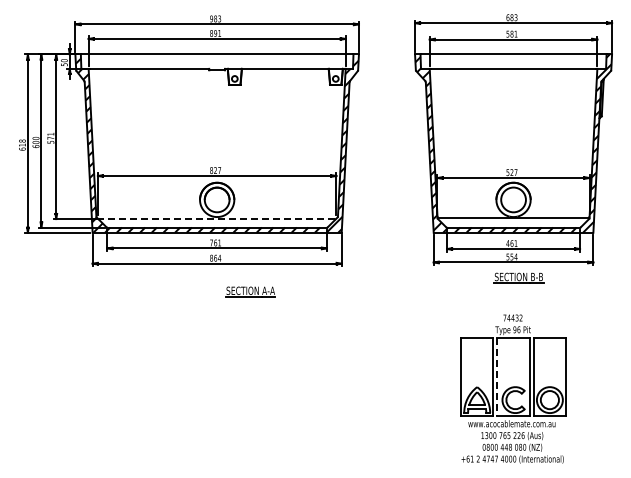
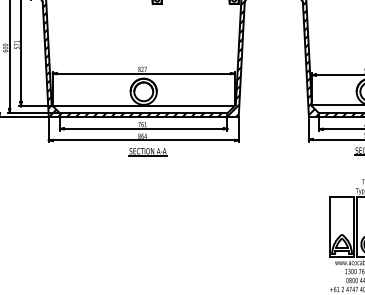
line: (217, 219) -> (143, 106), dashed -> solid
part: (250, 291) -> (147, 151), moved
line: (497, 377) -> (357, 227), dashed -> solid

